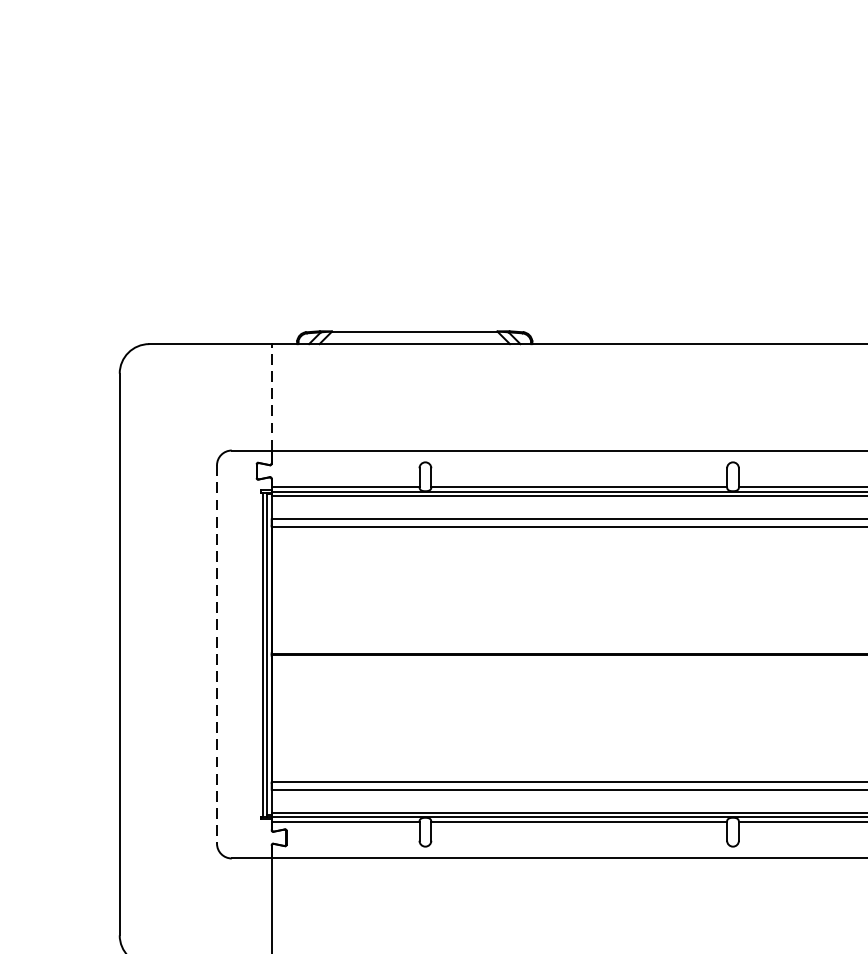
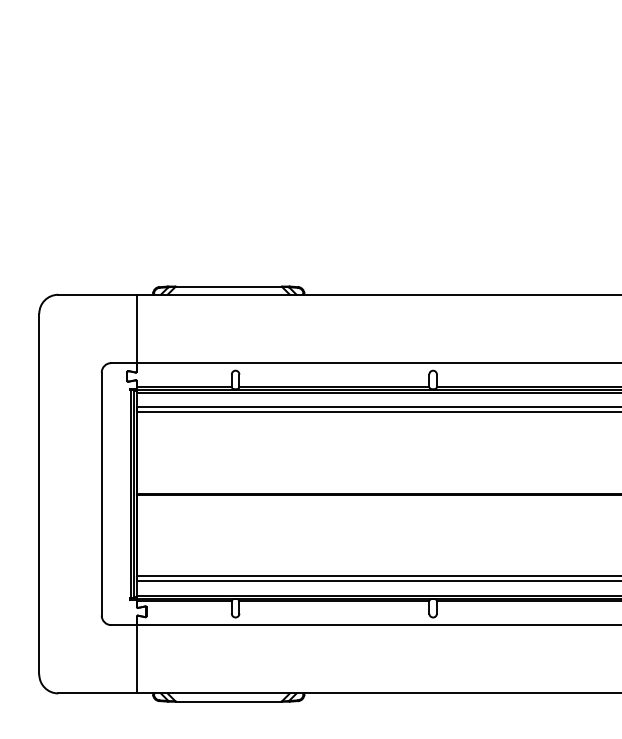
line: (271, 396) -> (136, 328), dashed -> solid
line: (216, 655) -> (101, 494), dashed -> solid

